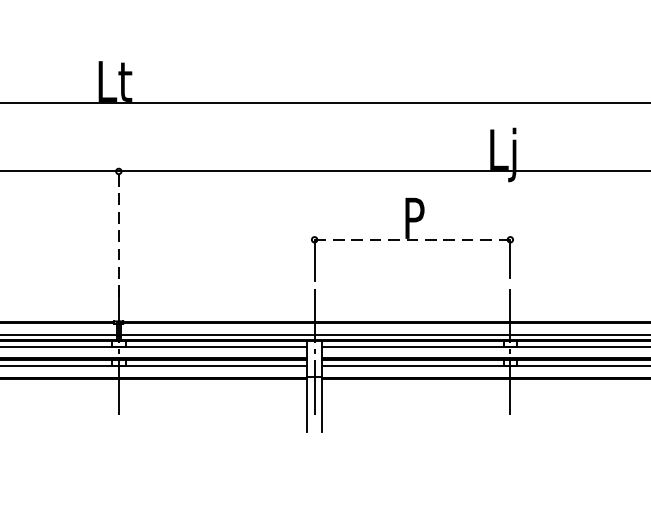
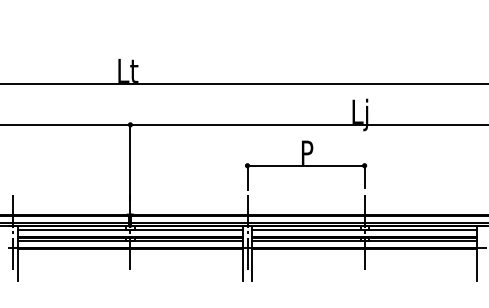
line: (118, 234) -> (130, 162), dashed -> solid
line: (413, 239) -> (306, 165), dashed -> solid

